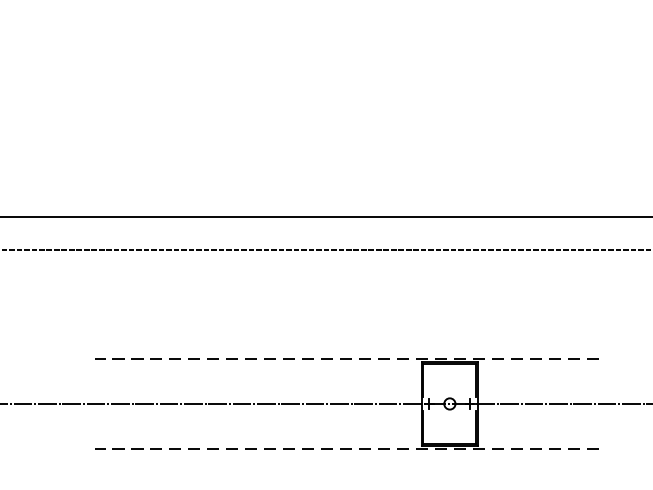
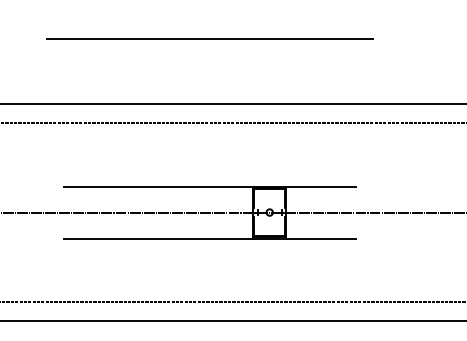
line: (346, 103) -> (209, 38), added
line: (346, 359) -> (209, 186), dashed -> solid
line: (346, 448) -> (209, 238), dashed -> solid

